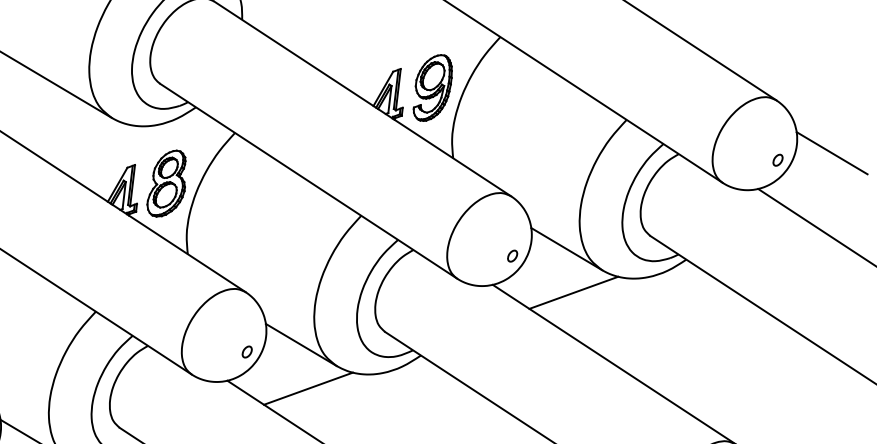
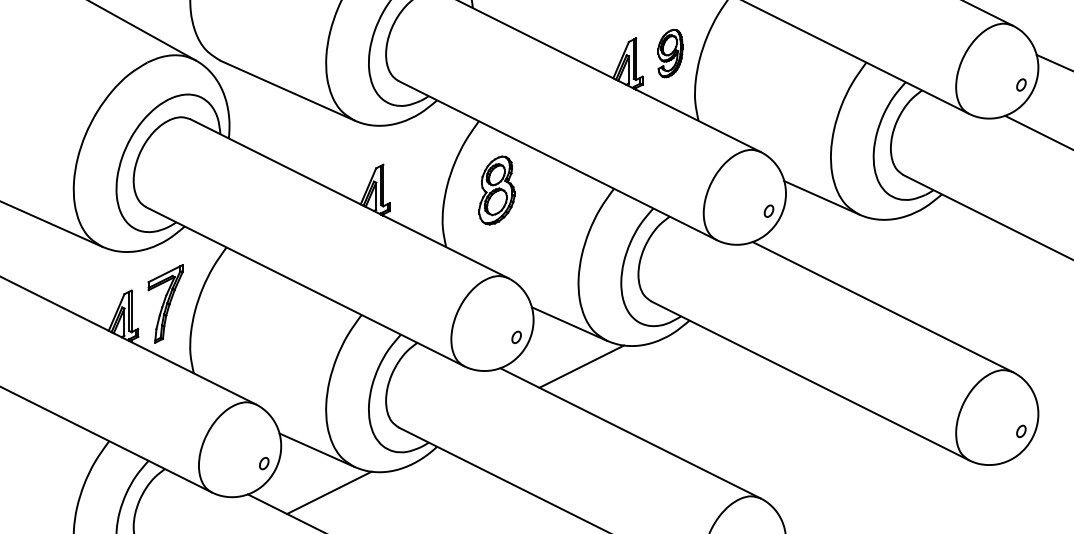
part: (433, 88) -> (670, 53), size x0.7
part: (167, 183) -> (496, 190), moved
line: (573, 292) -> (833, 240), removed

